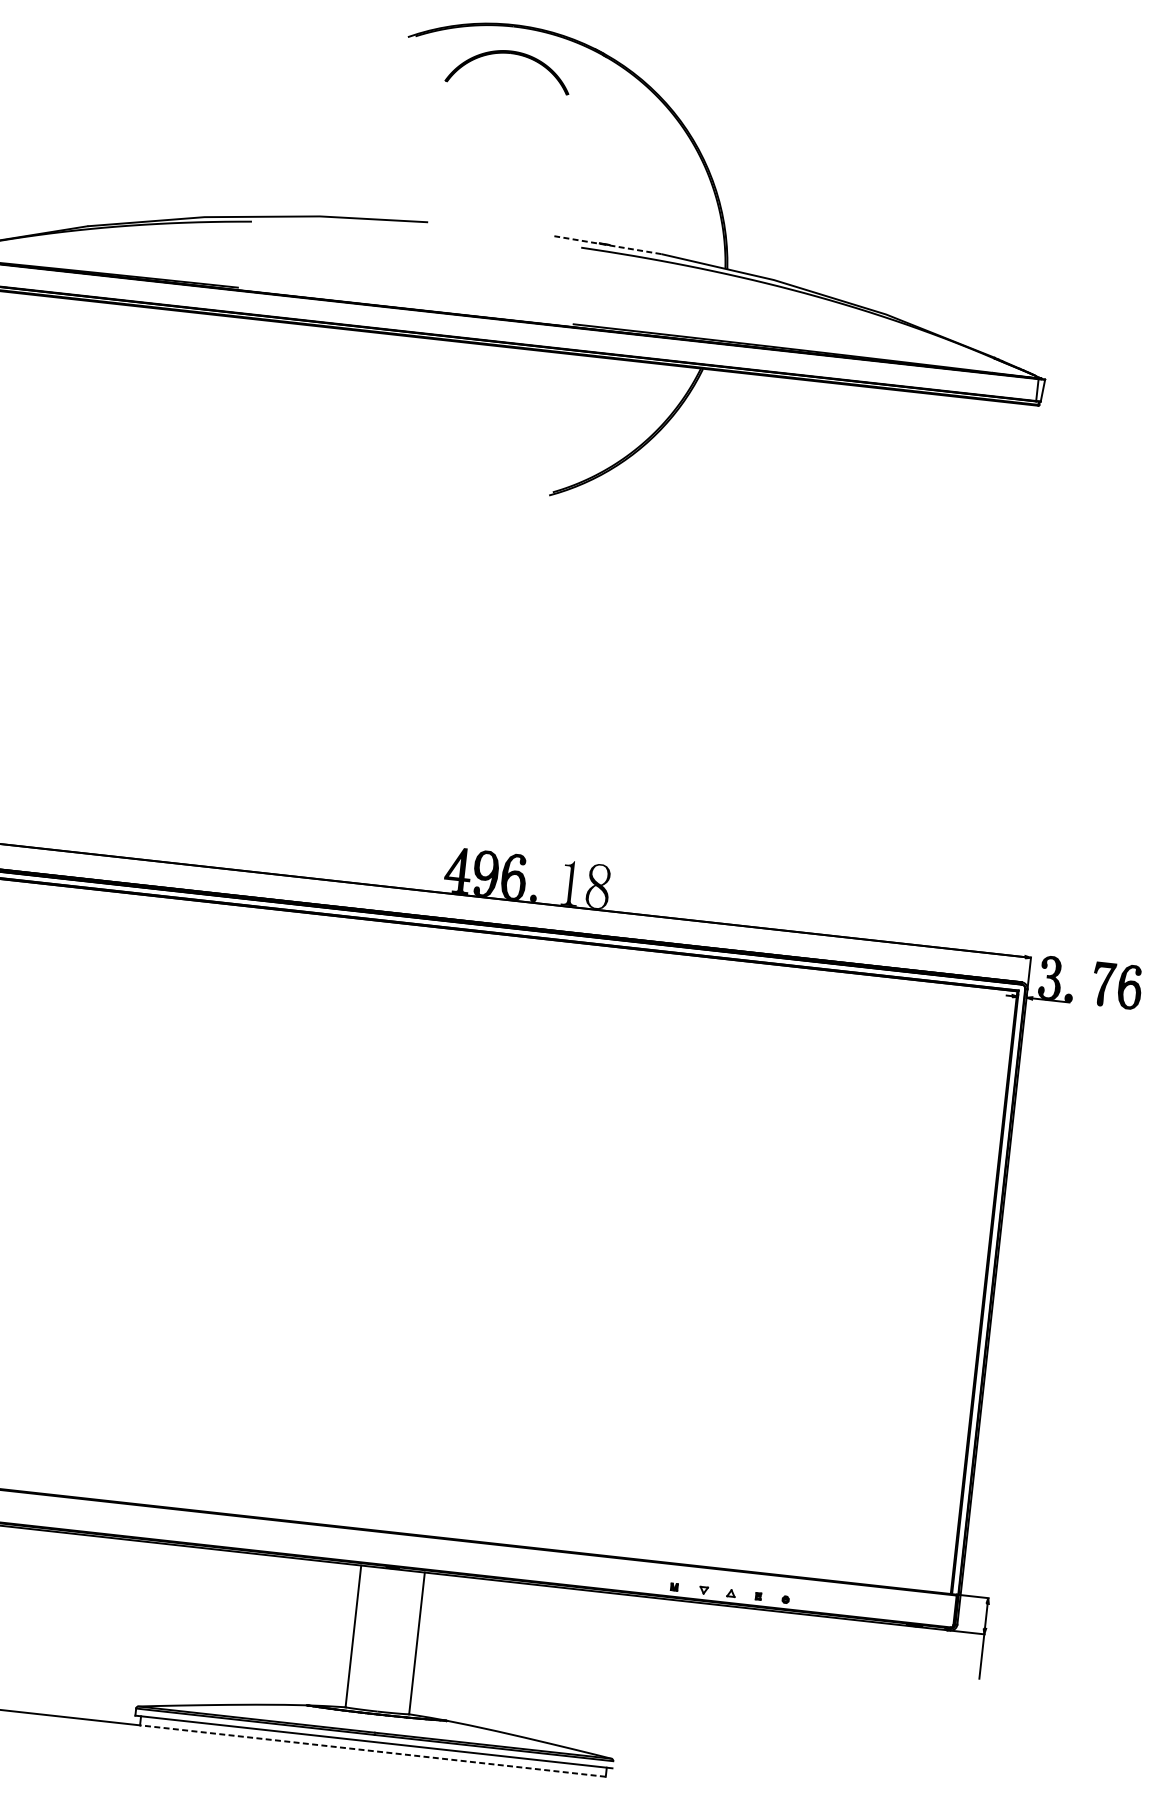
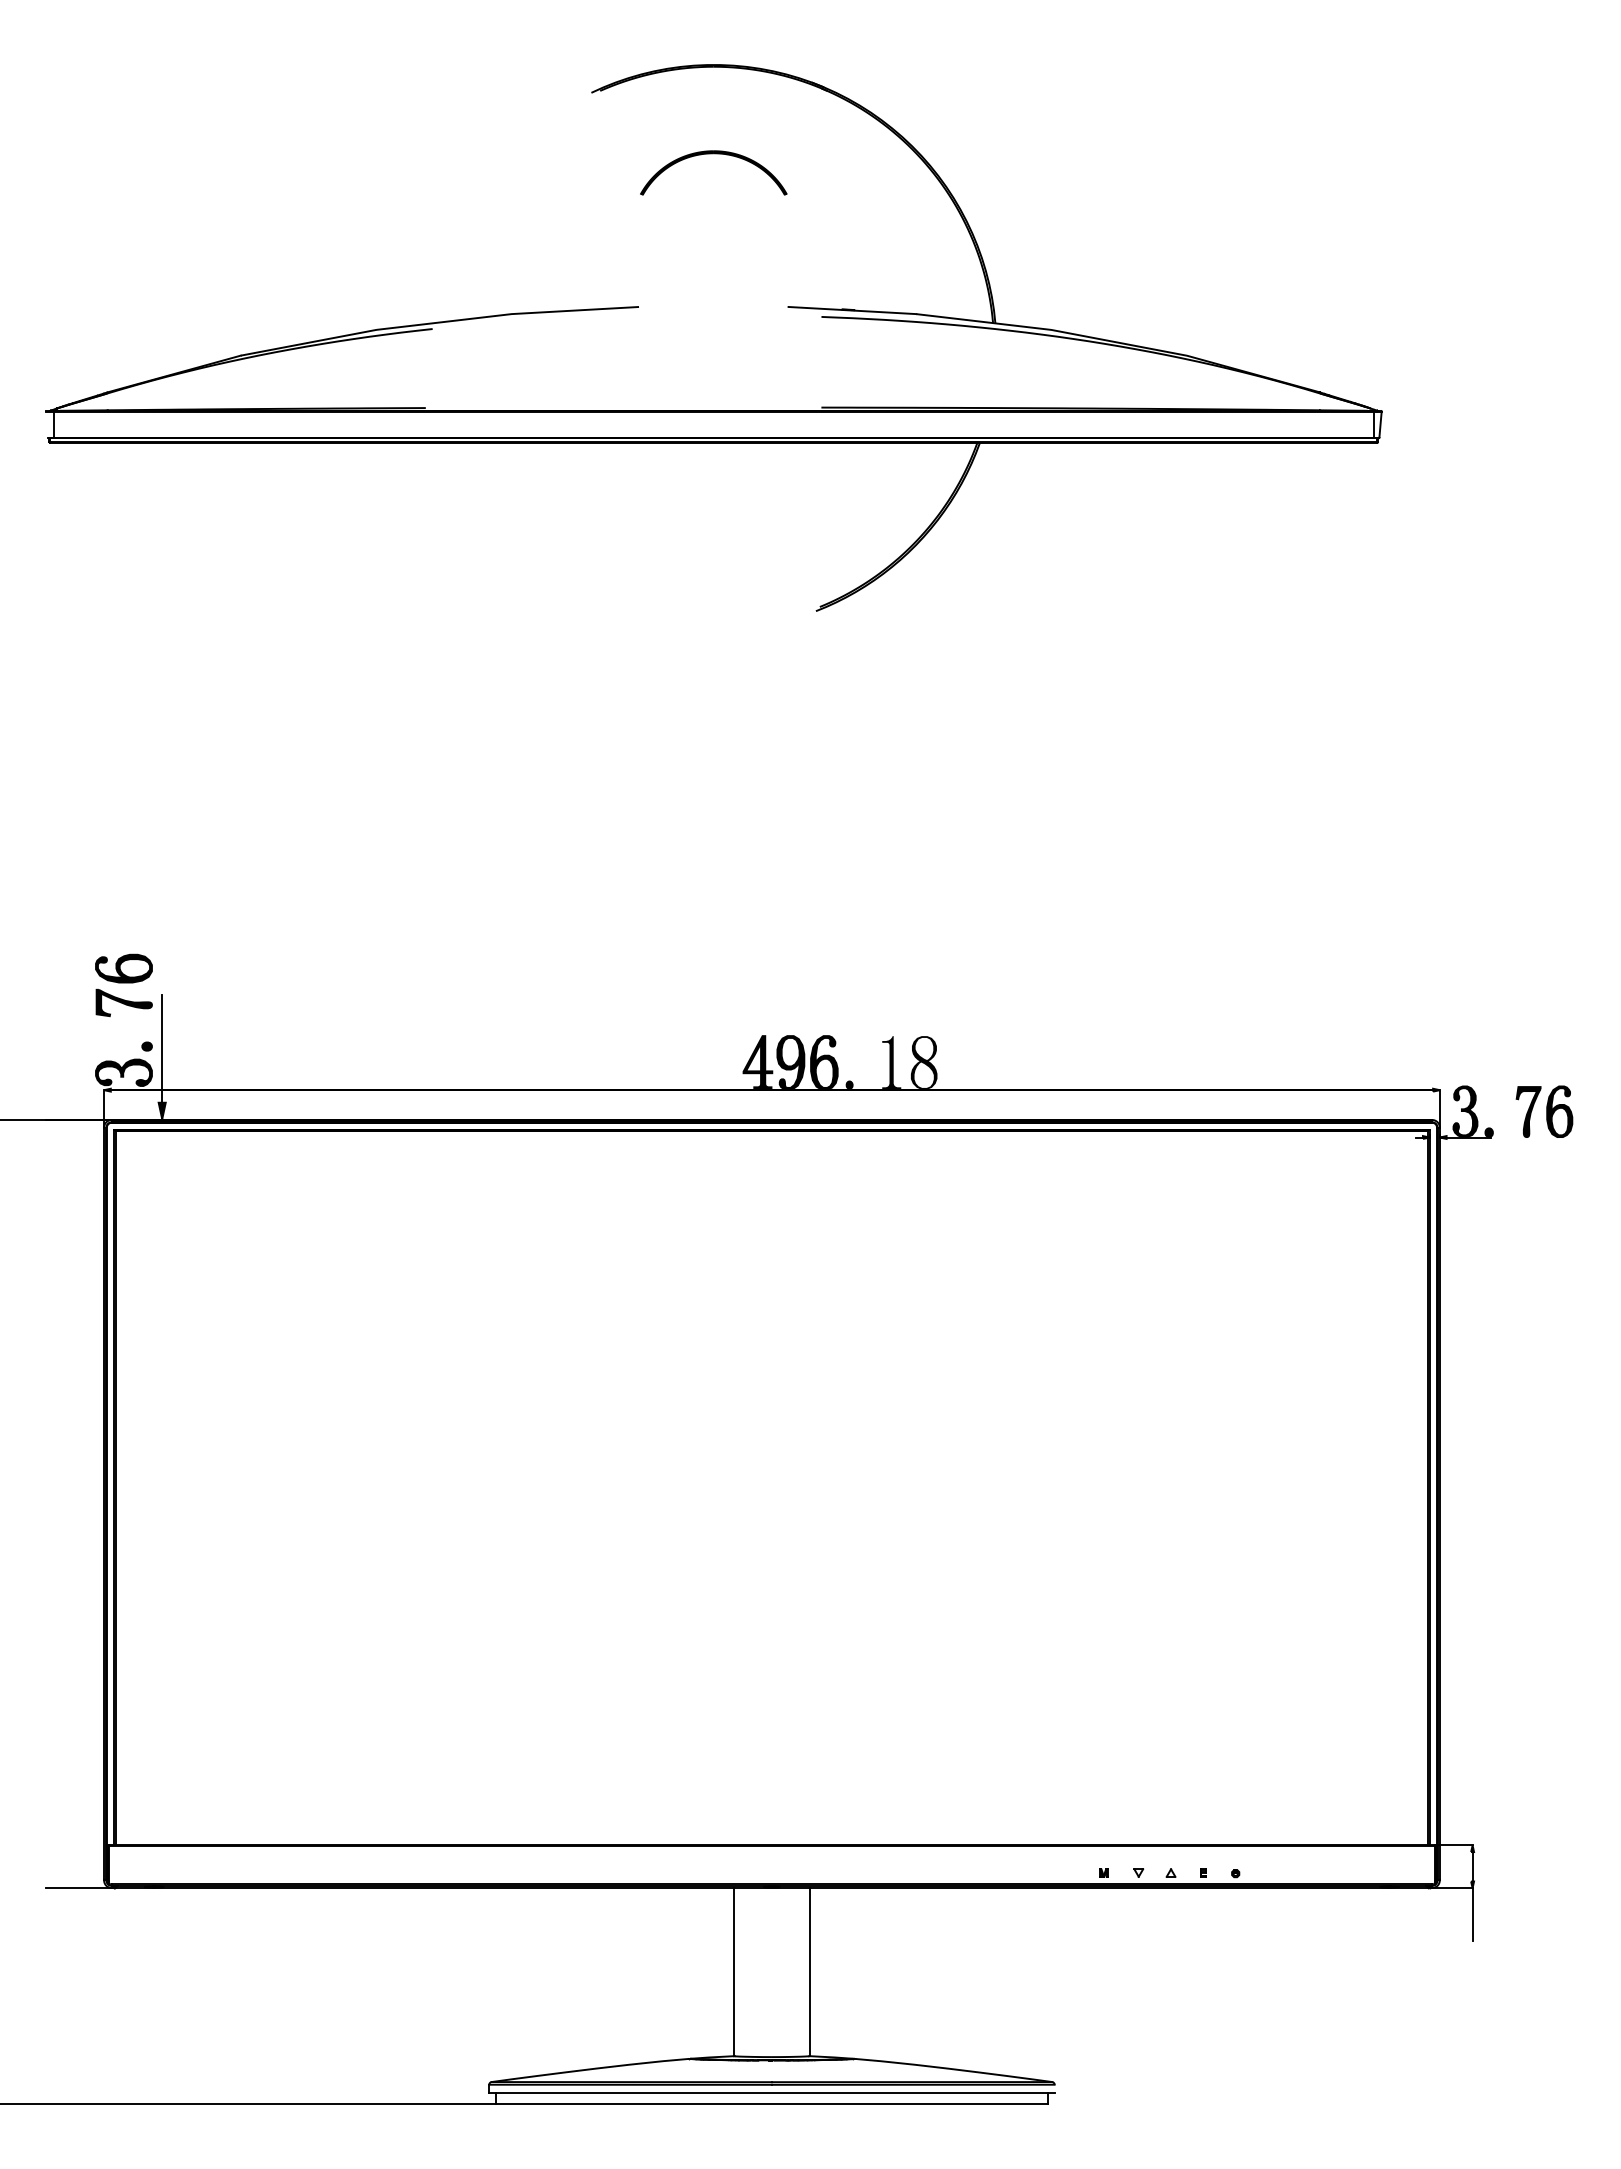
part: (510, 54) -> (713, 154), moved
line: (607, 245) -> (852, 310), dashed -> solid
line: (372, 1750) -> (771, 2103), dashed -> solid

